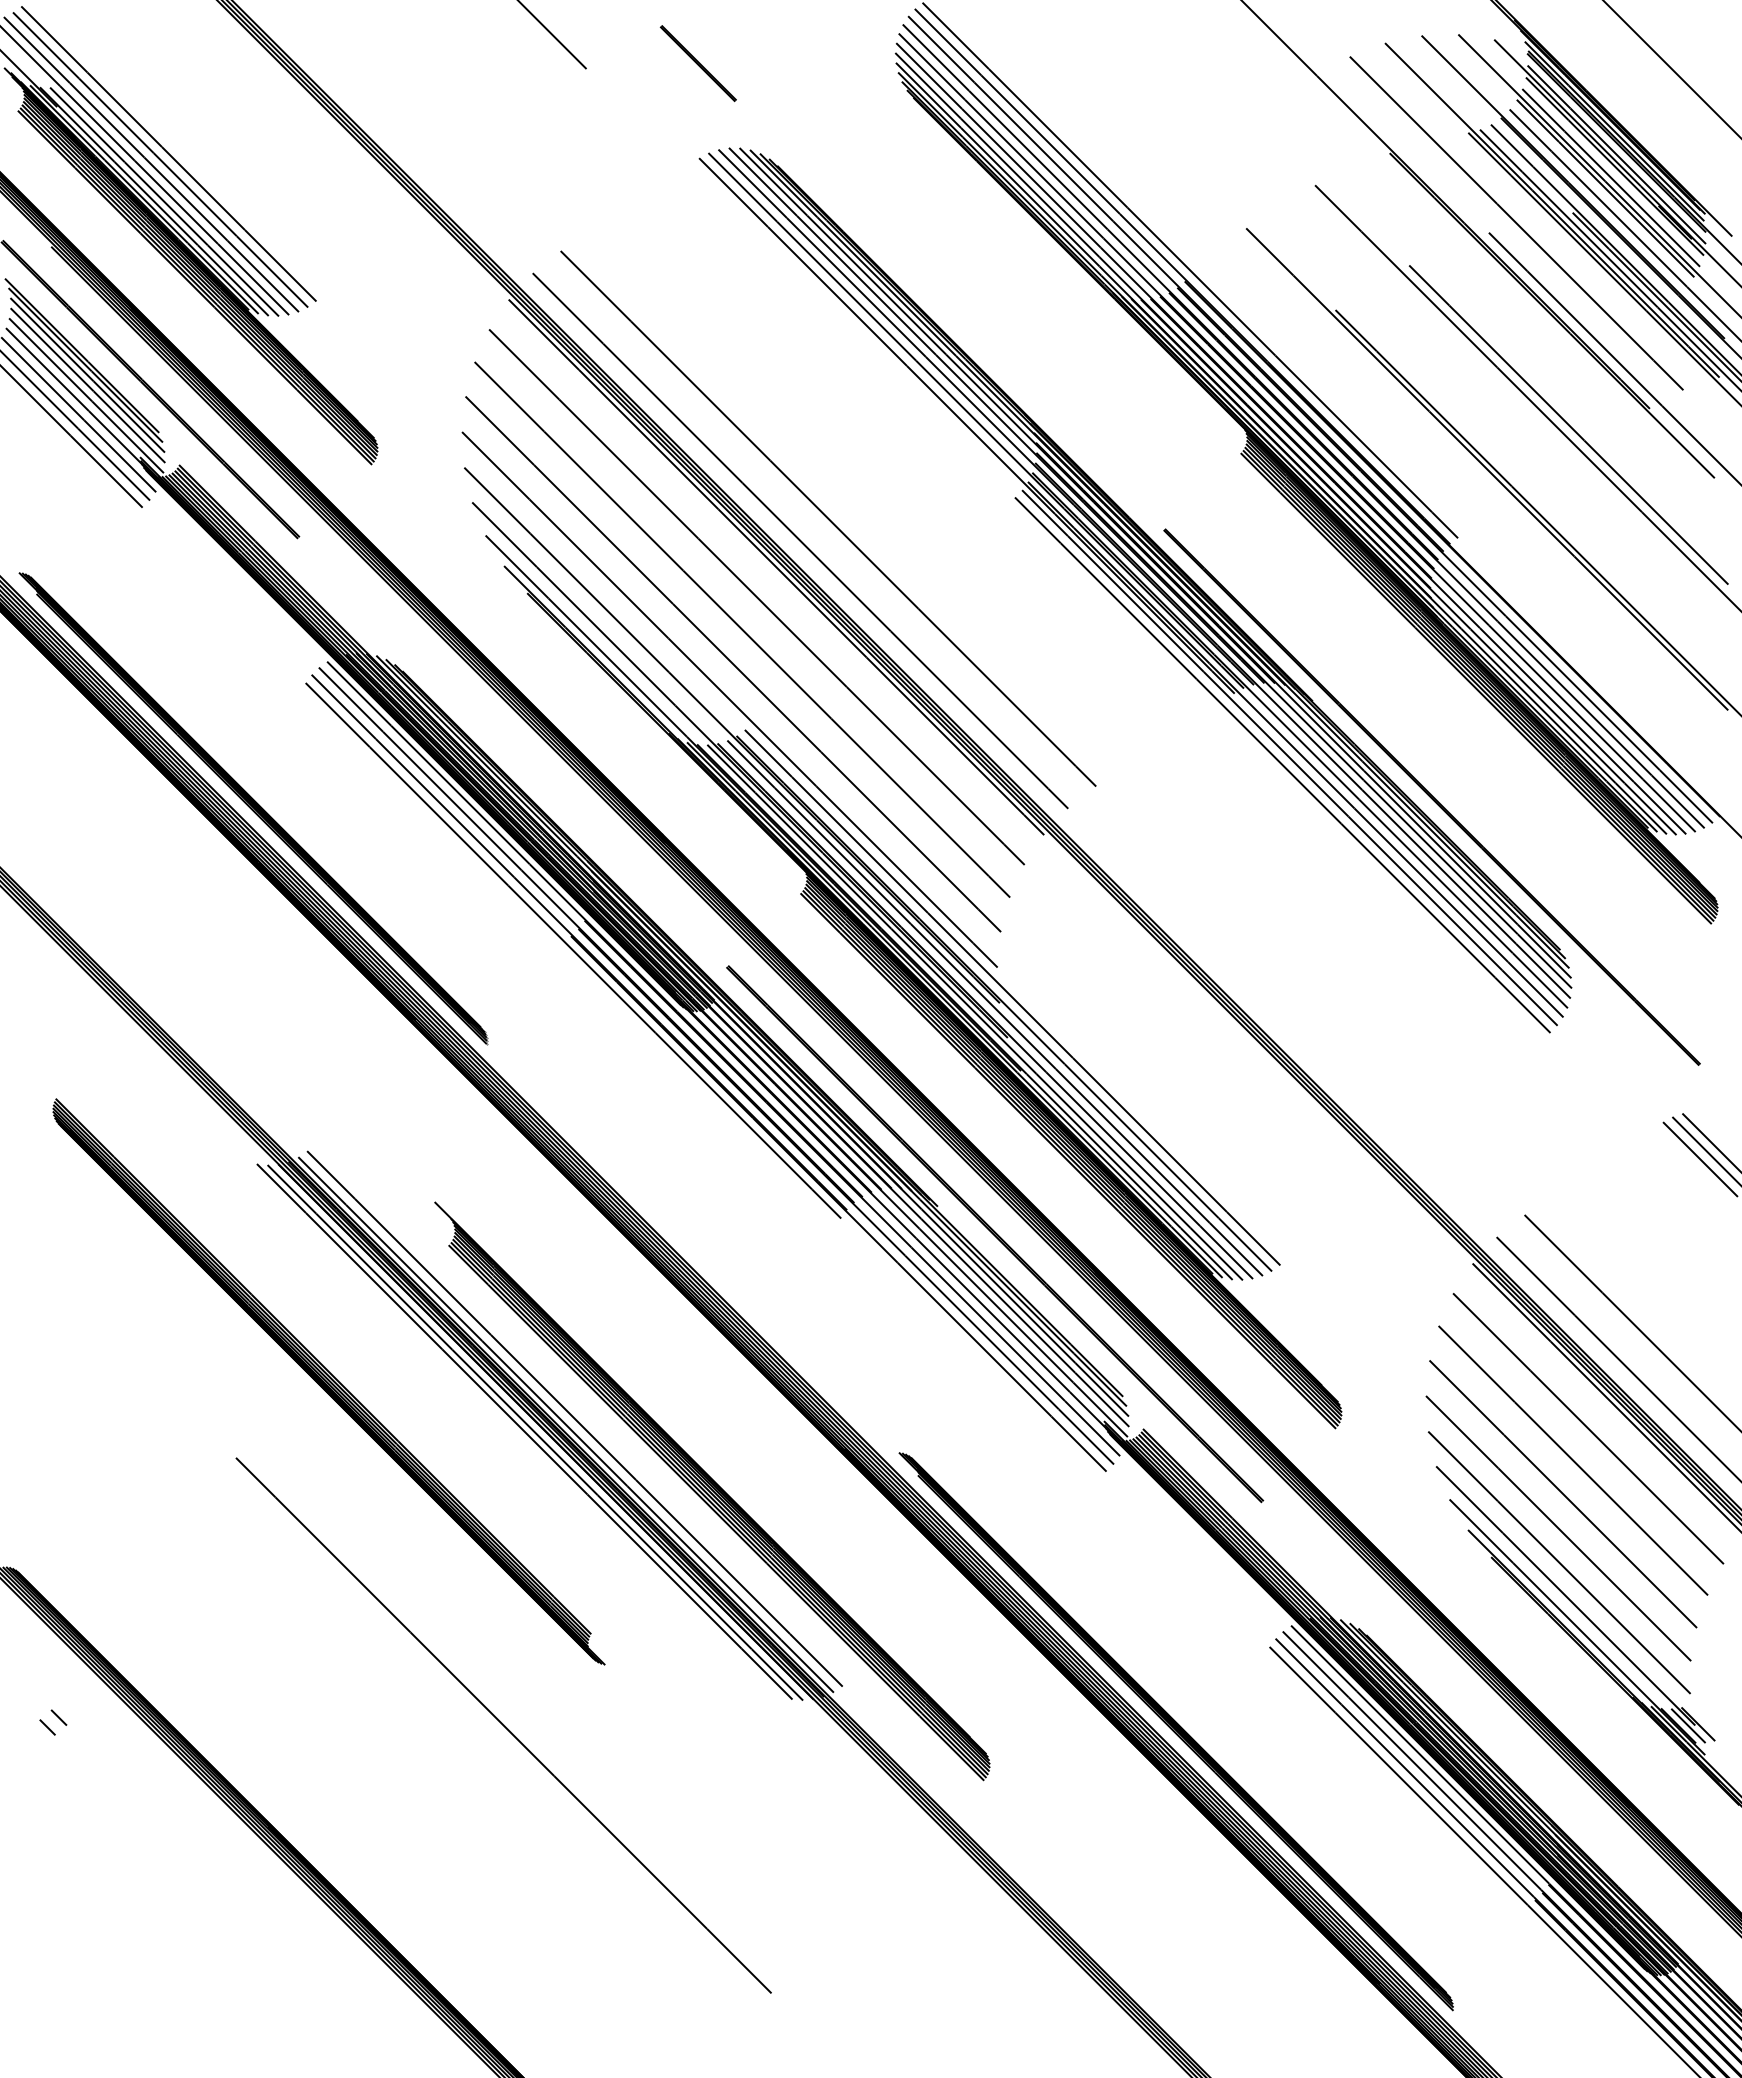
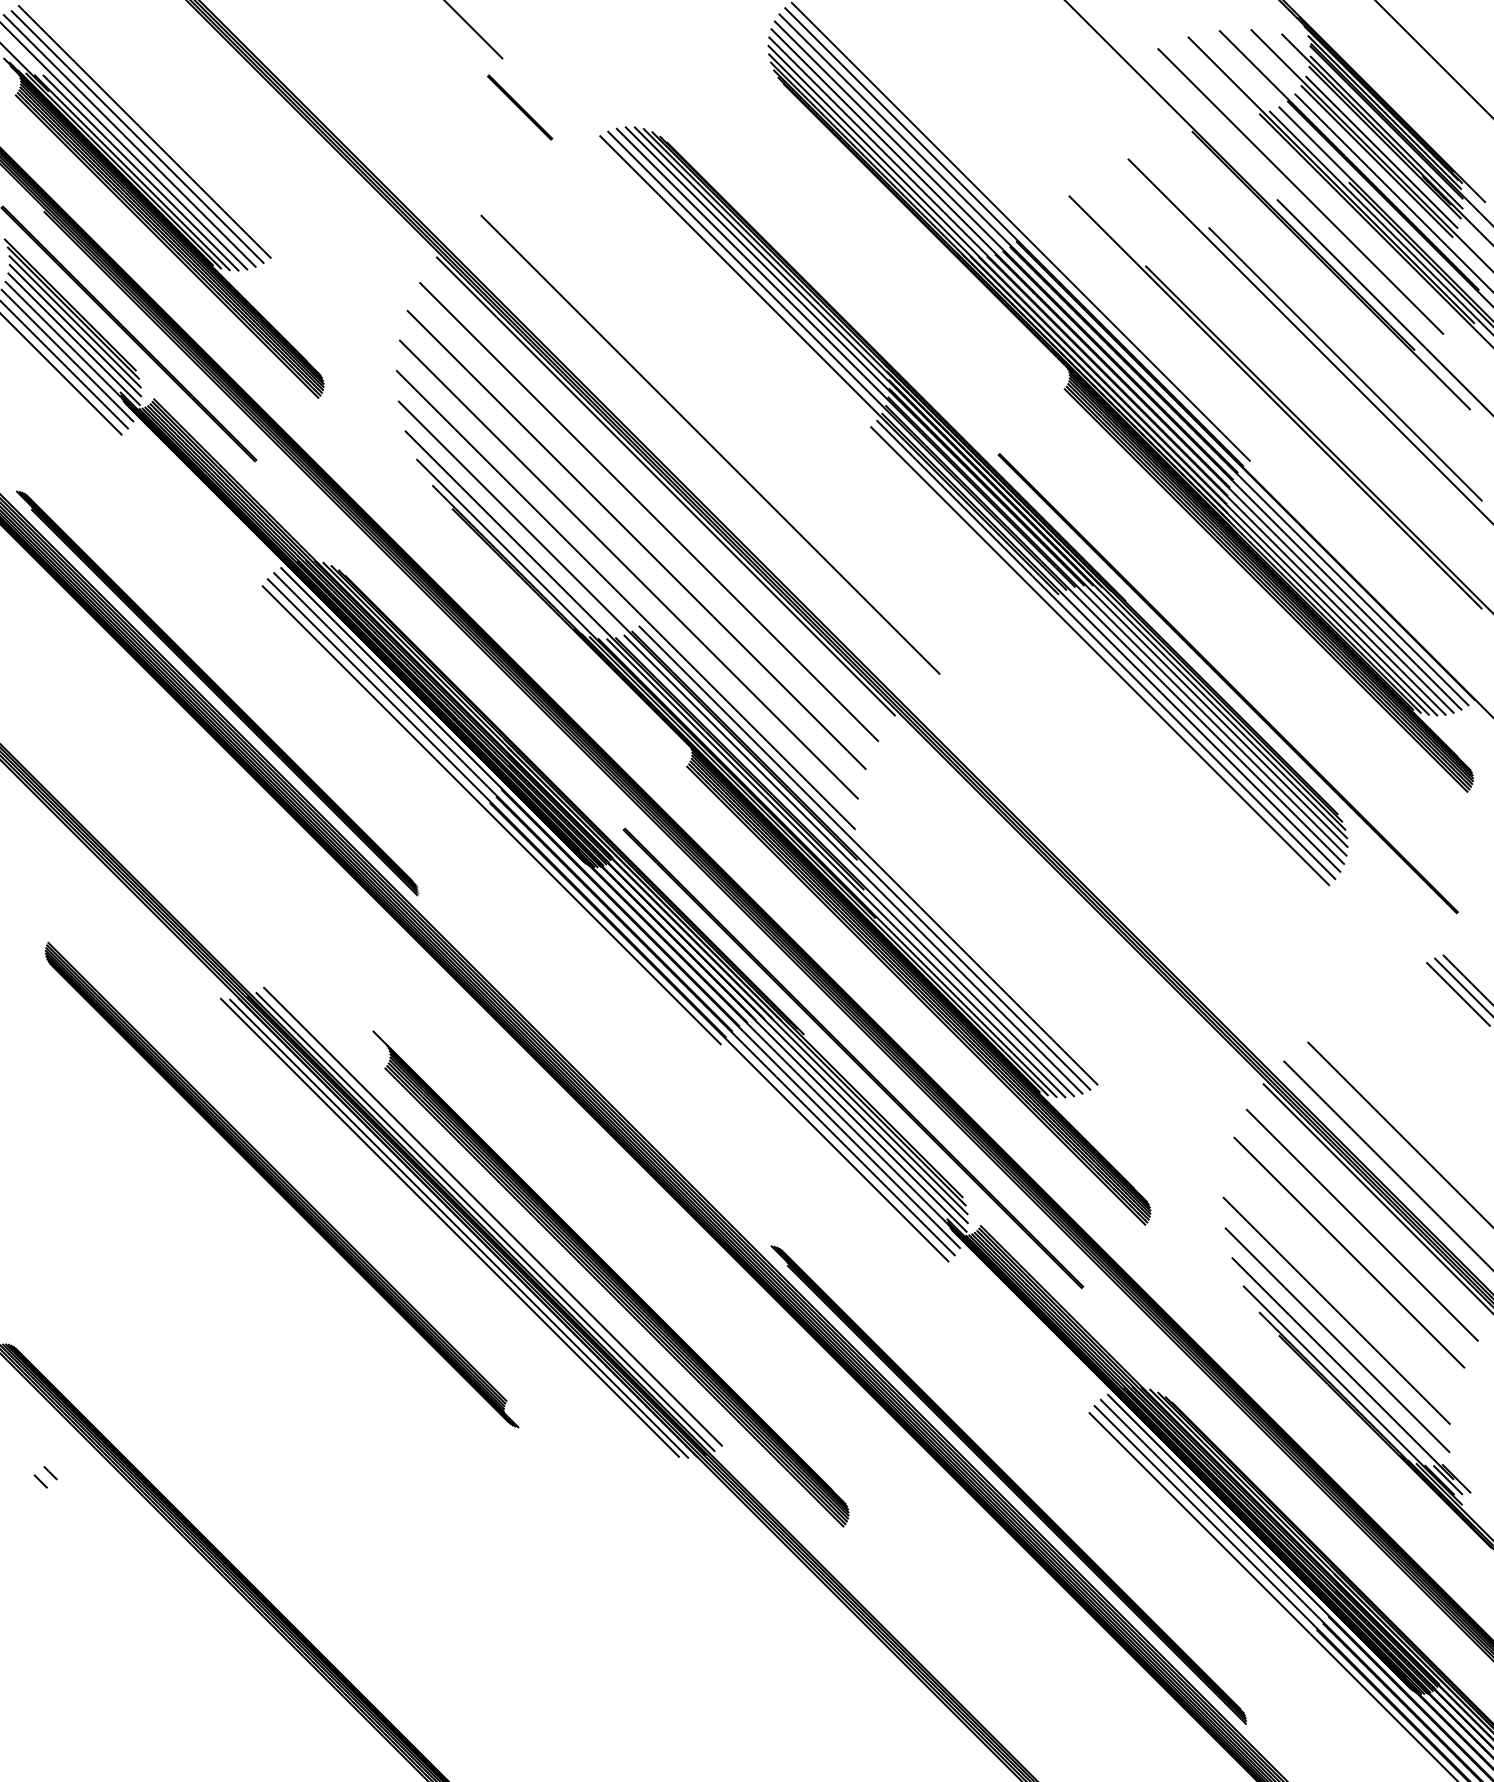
line: (697, 63) -> (519, 107), moved
line: (800, 540) -> (686, 463), removed
line: (1563, 1494) -> (1340, 1281), removed
line: (503, 1725) -> (431, 1479), removed

